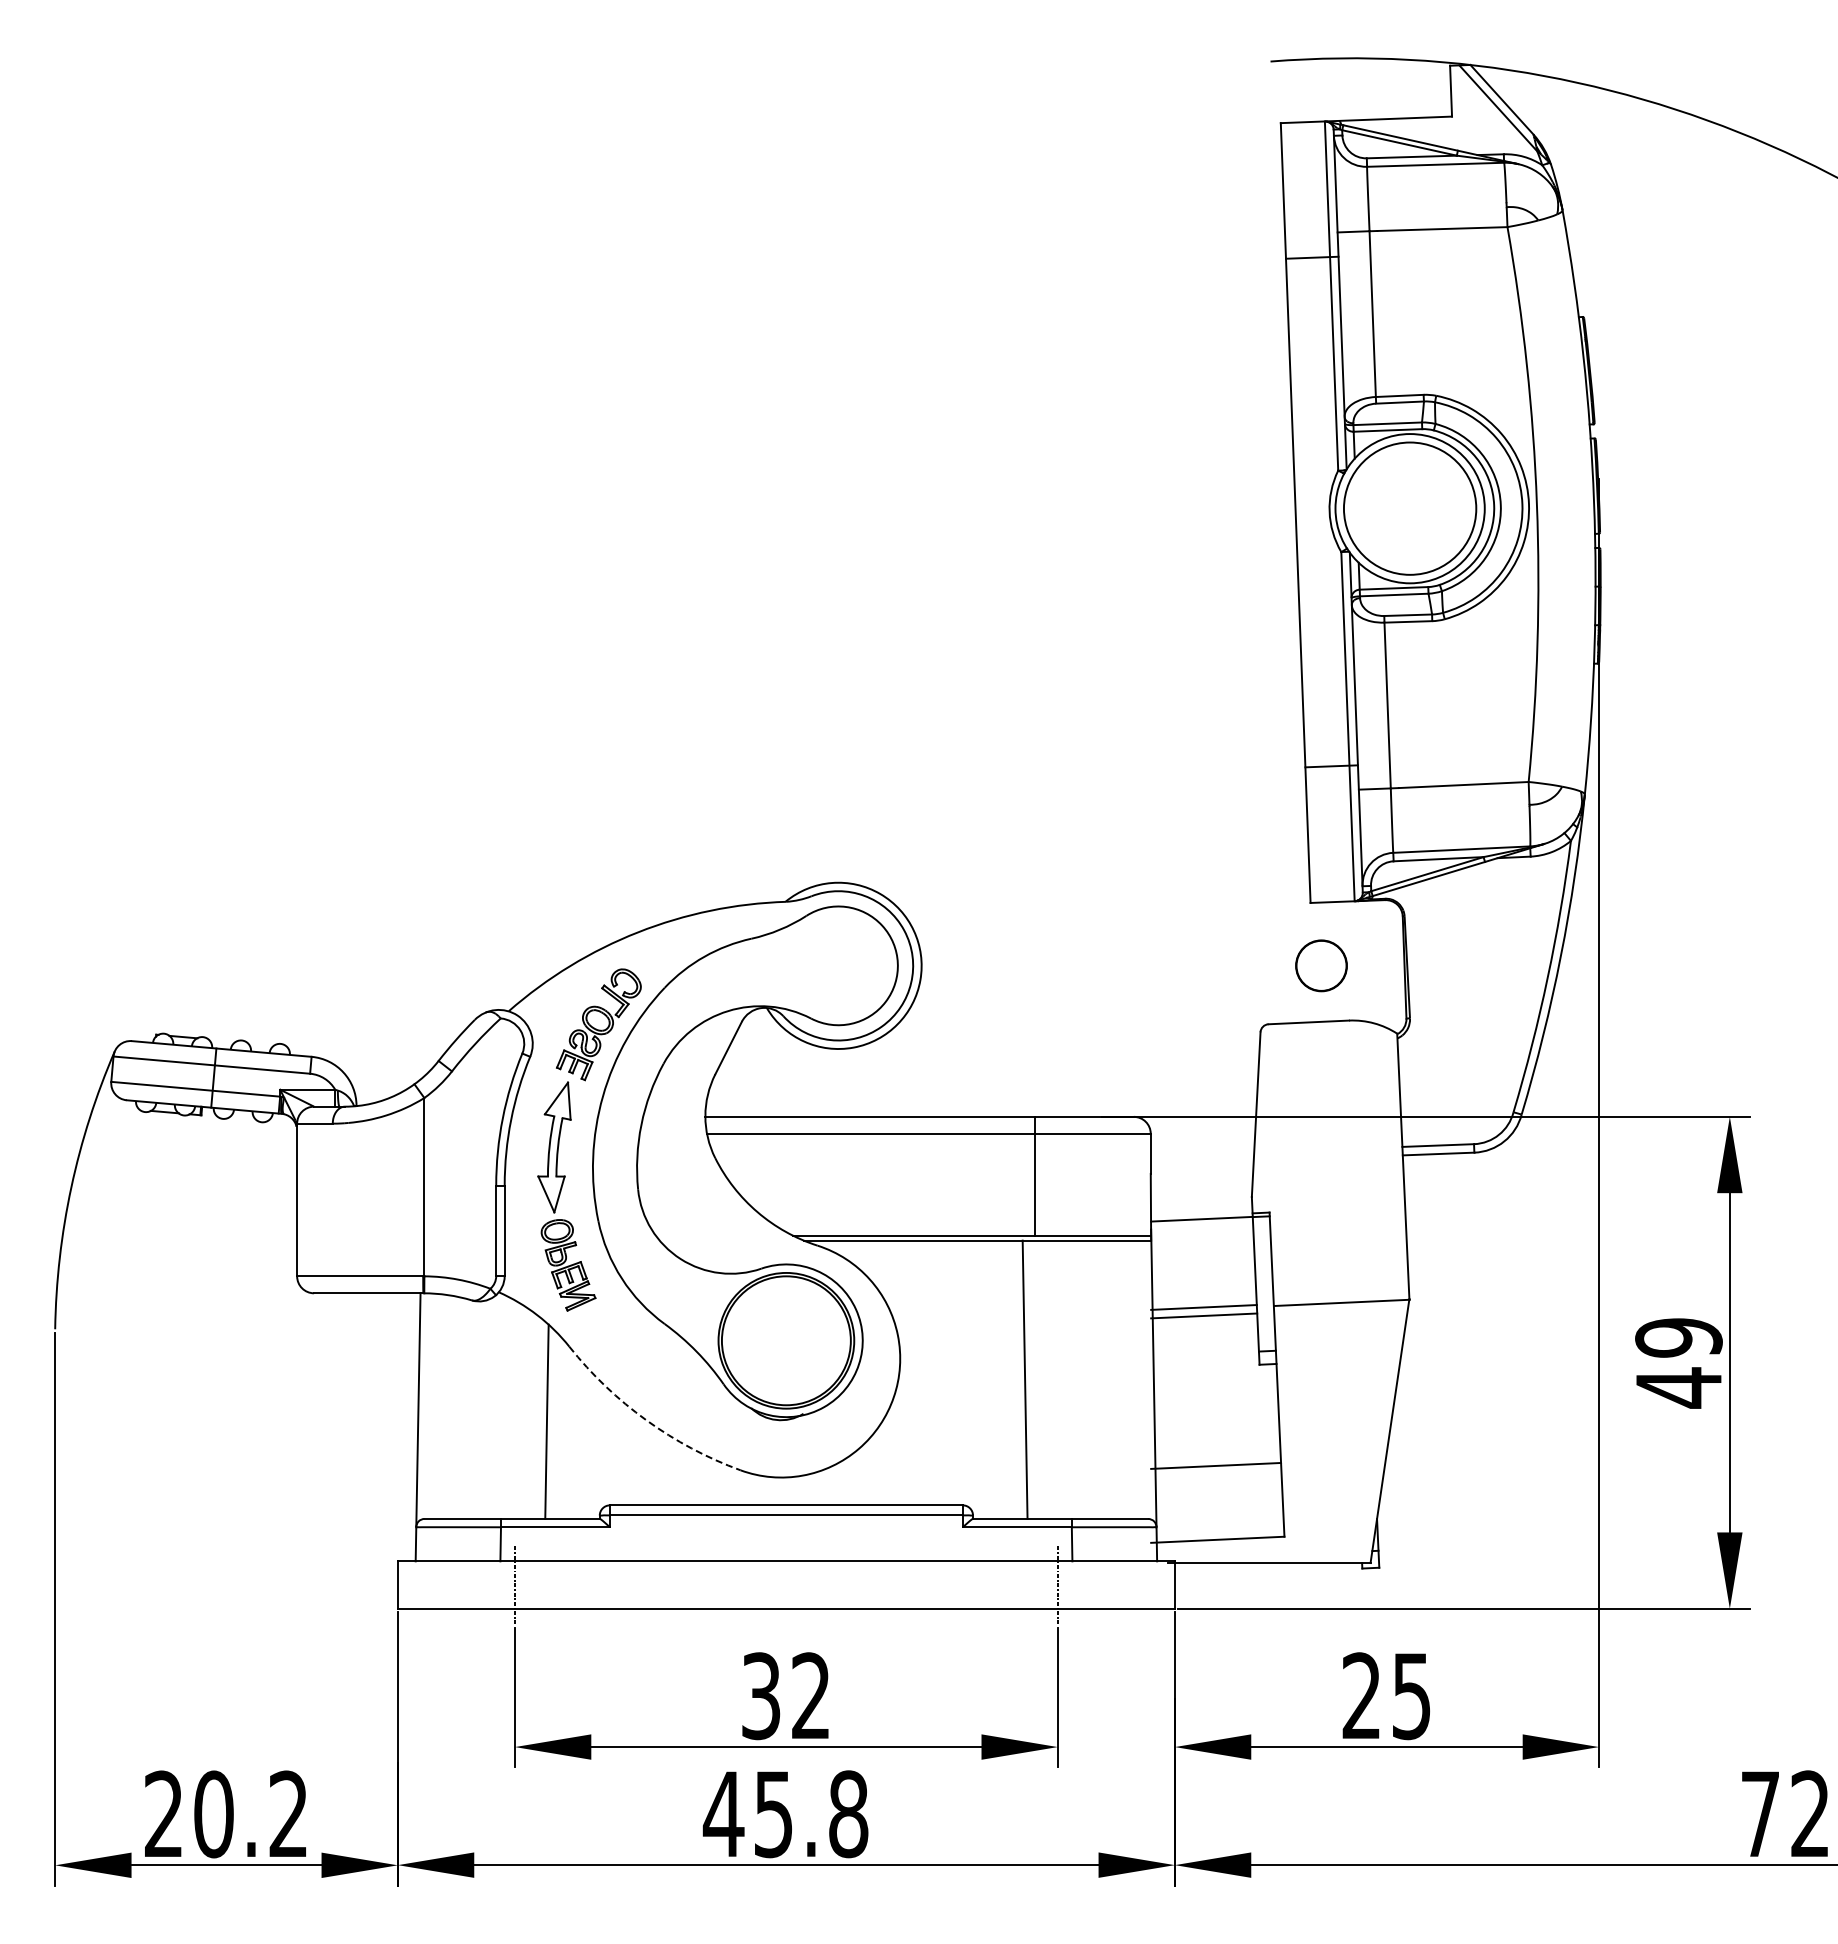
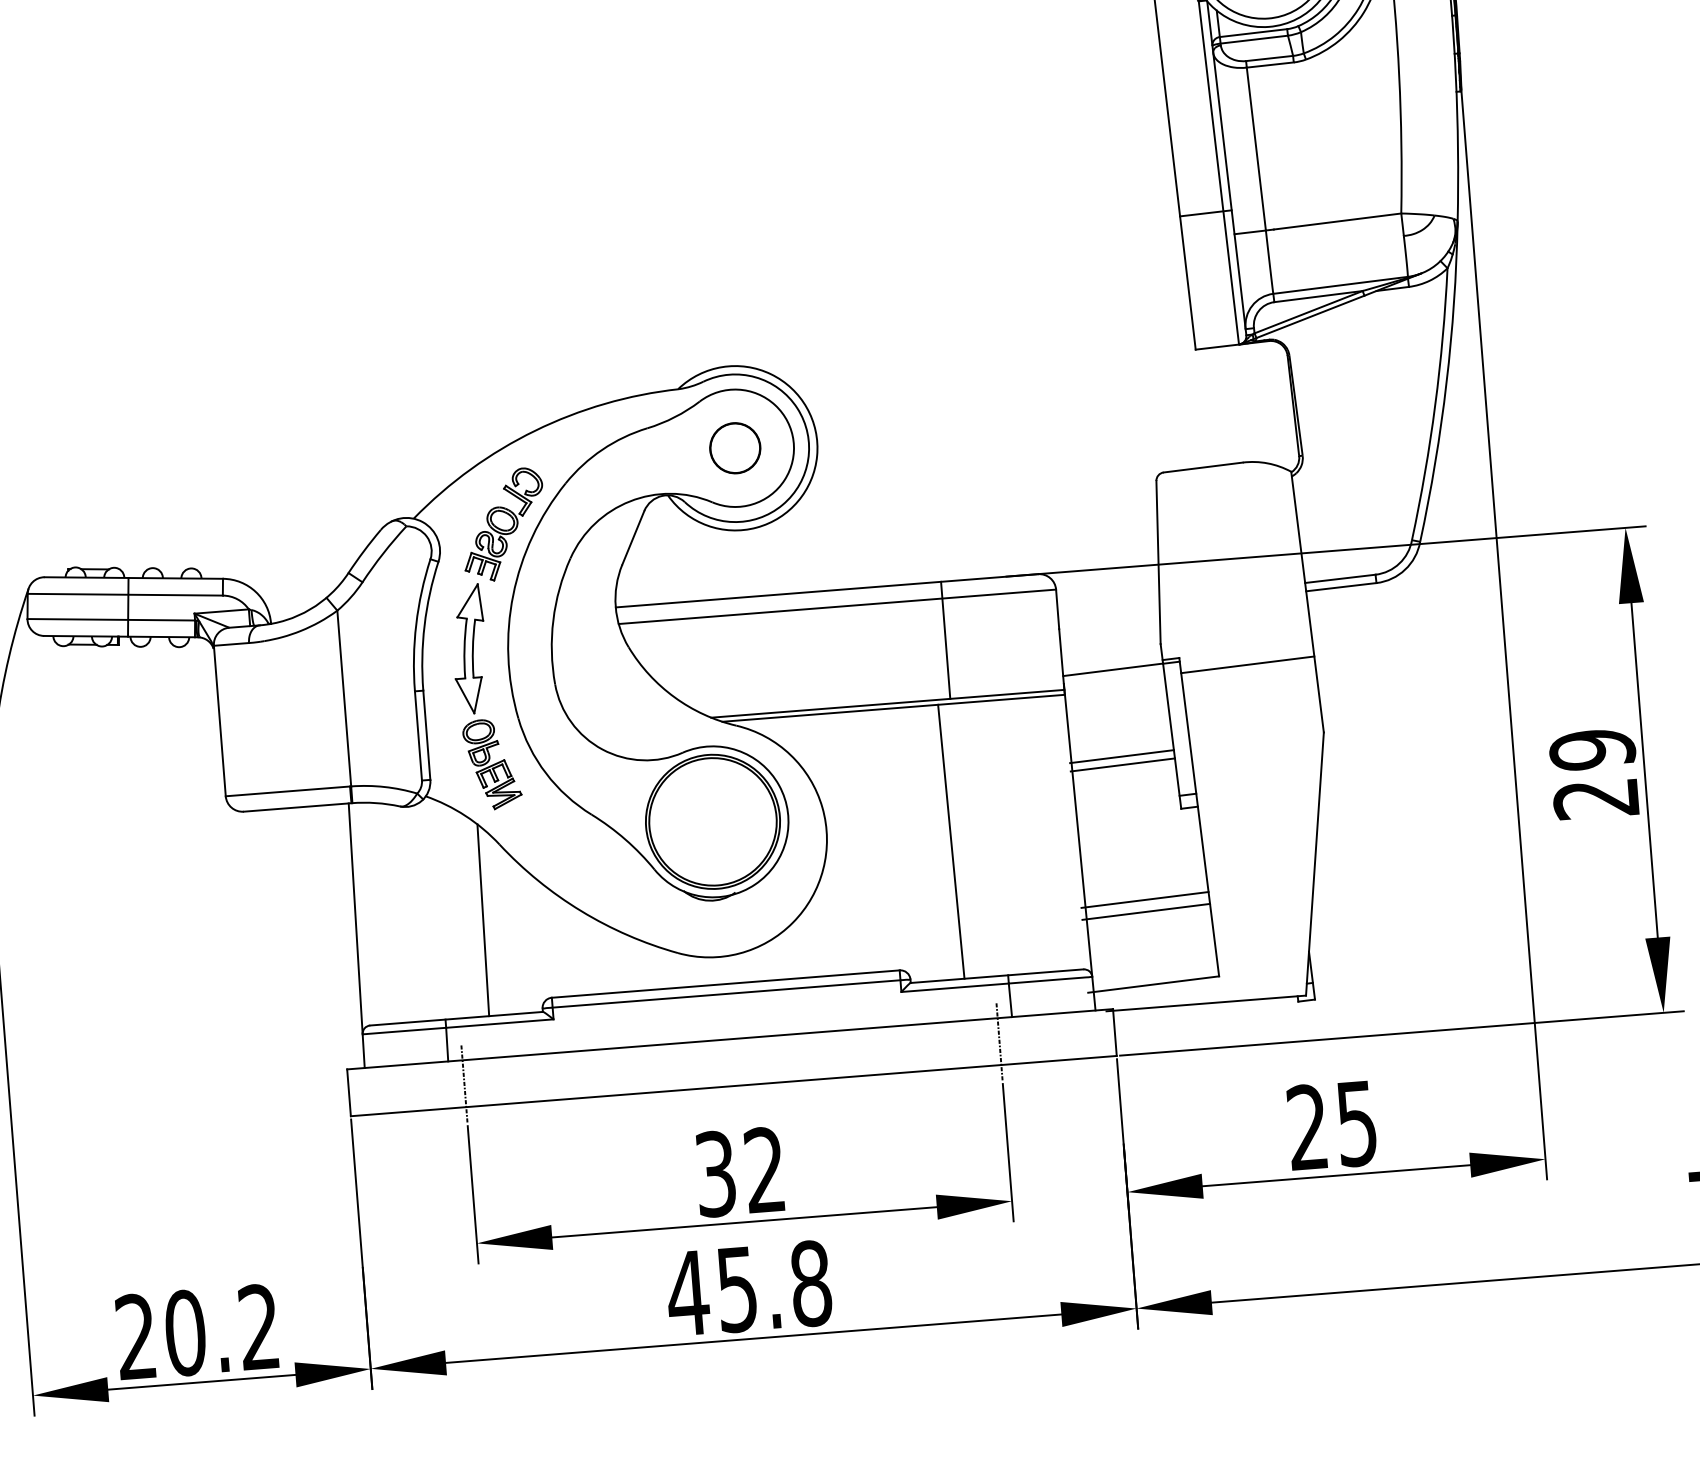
part: (1321, 965) -> (735, 447), moved
line: (1341, 1302) -> (1247, 664), moved
text: (1678, 1387) -> (1595, 798), 49 -> 29
arc: (646, 1420) -> (581, 911), dashed -> solid
line: (1215, 1453) -> (1144, 899), added

